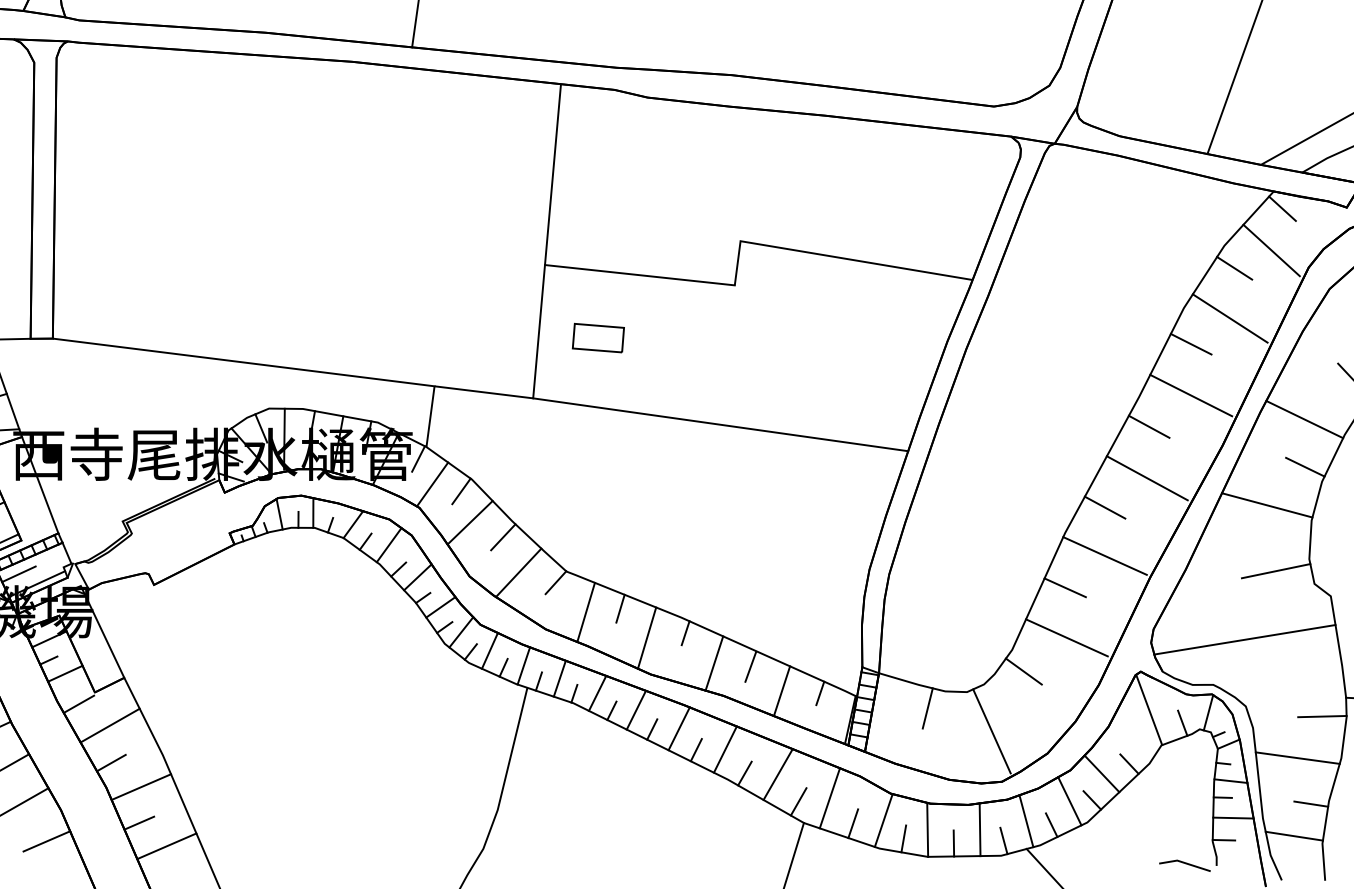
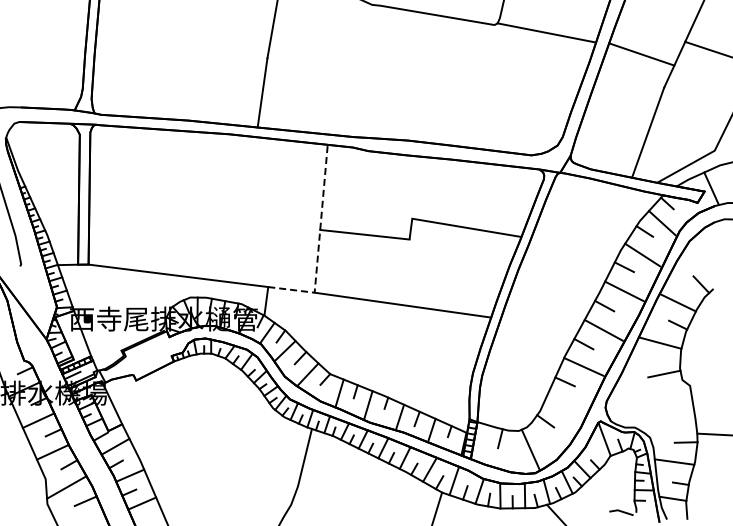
line: (543, 291) -> (319, 242), solid -> dashed
part: (598, 336) -> (345, 263), removed
line: (1066, 637) -> (565, 405), removed
line: (1244, 640) -> (649, 406), removed

